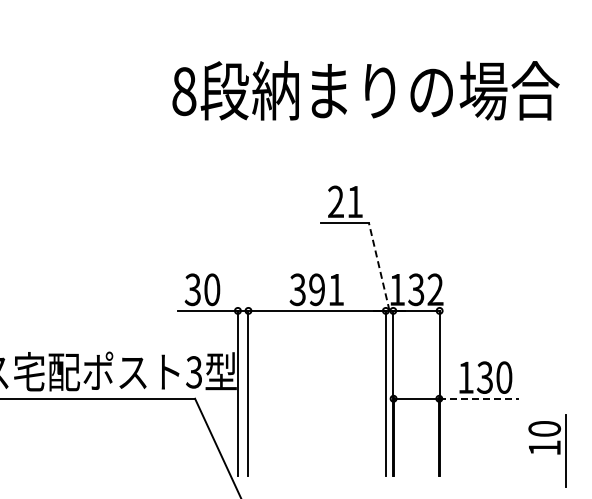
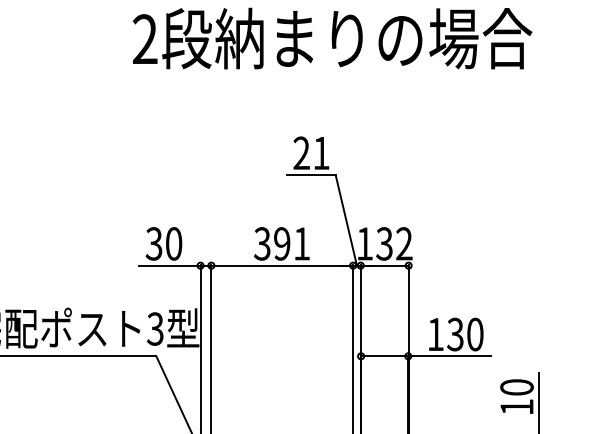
text: (184, 91) -> (145, 39), 8 -> 2
line: (379, 266) -> (346, 219), dashed -> solid
line: (479, 398) -> (449, 356), dashed -> solid

